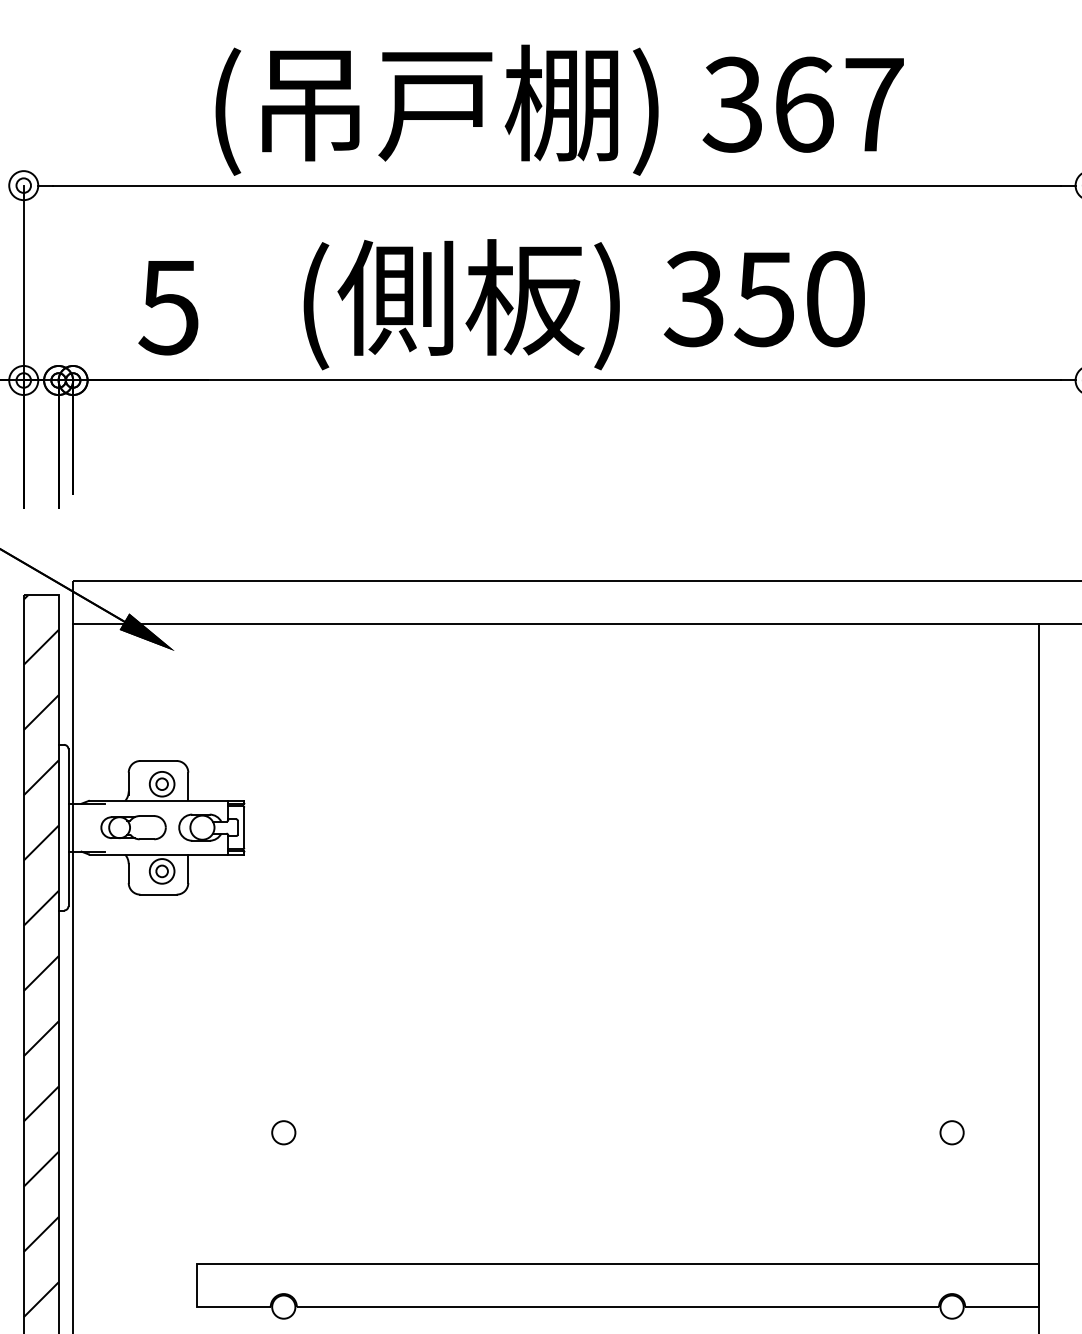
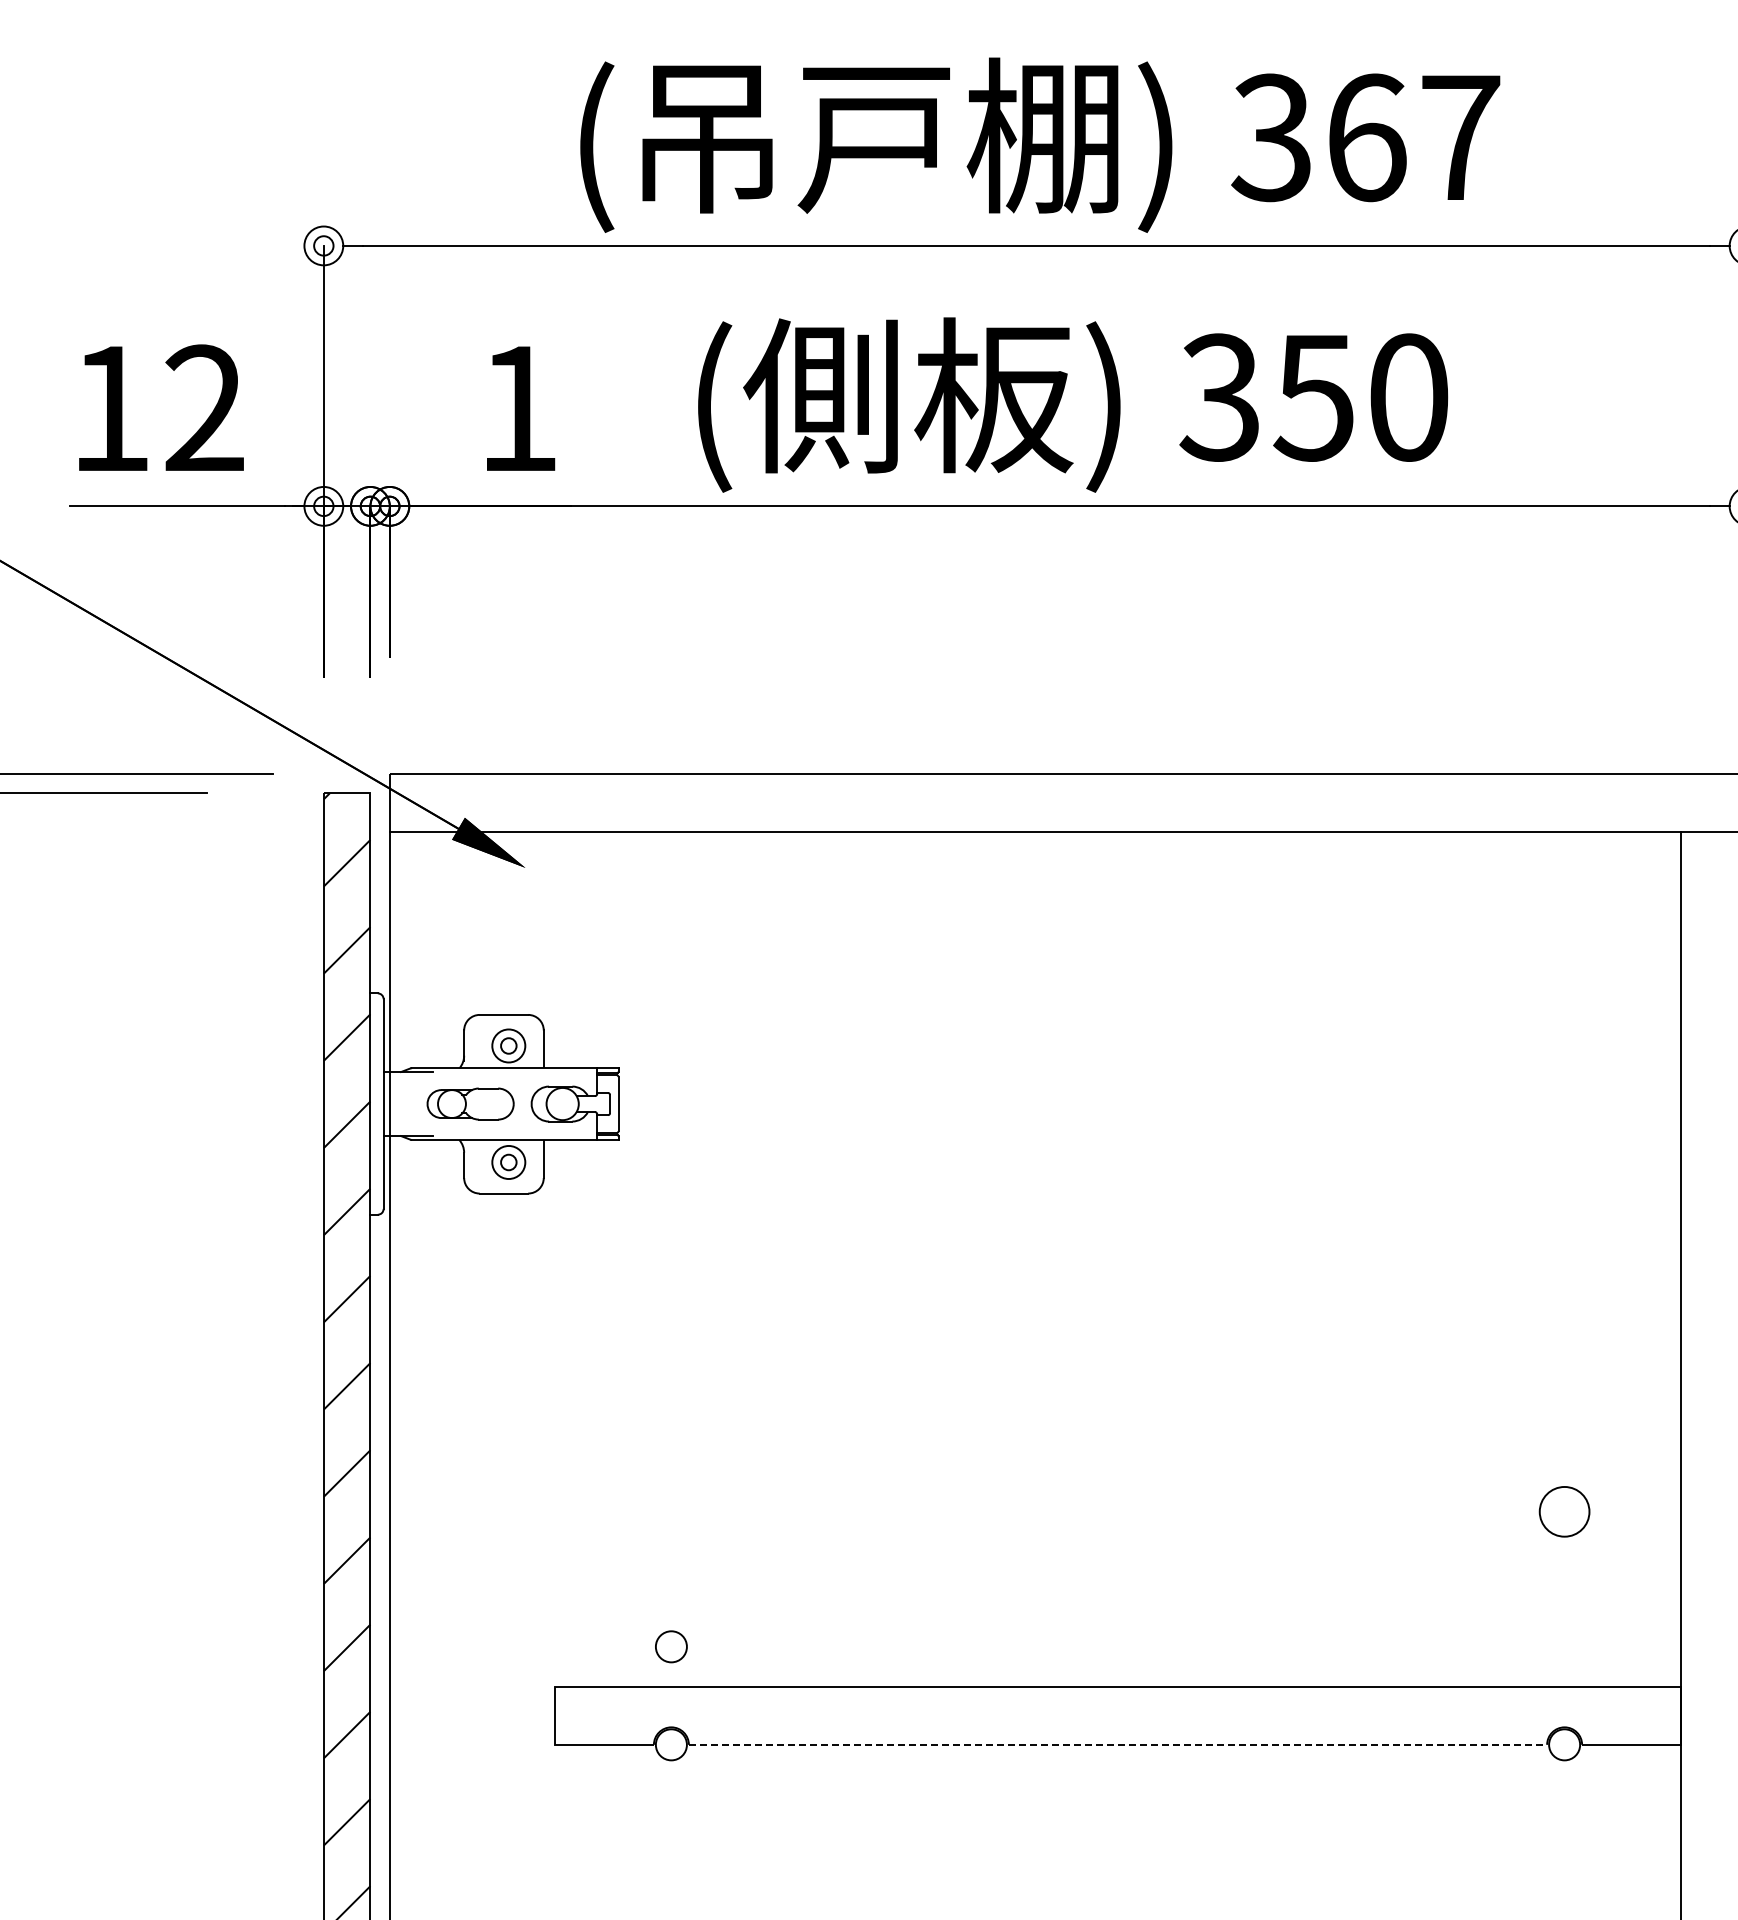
text: (167, 308) -> (516, 409), 5 -> 1
circle: (283, 1132) -> (671, 1646), moved
circle: (952, 1132) -> (1564, 1511), size x1.6
line: (618, 1306) -> (1118, 1744), solid -> dashed

